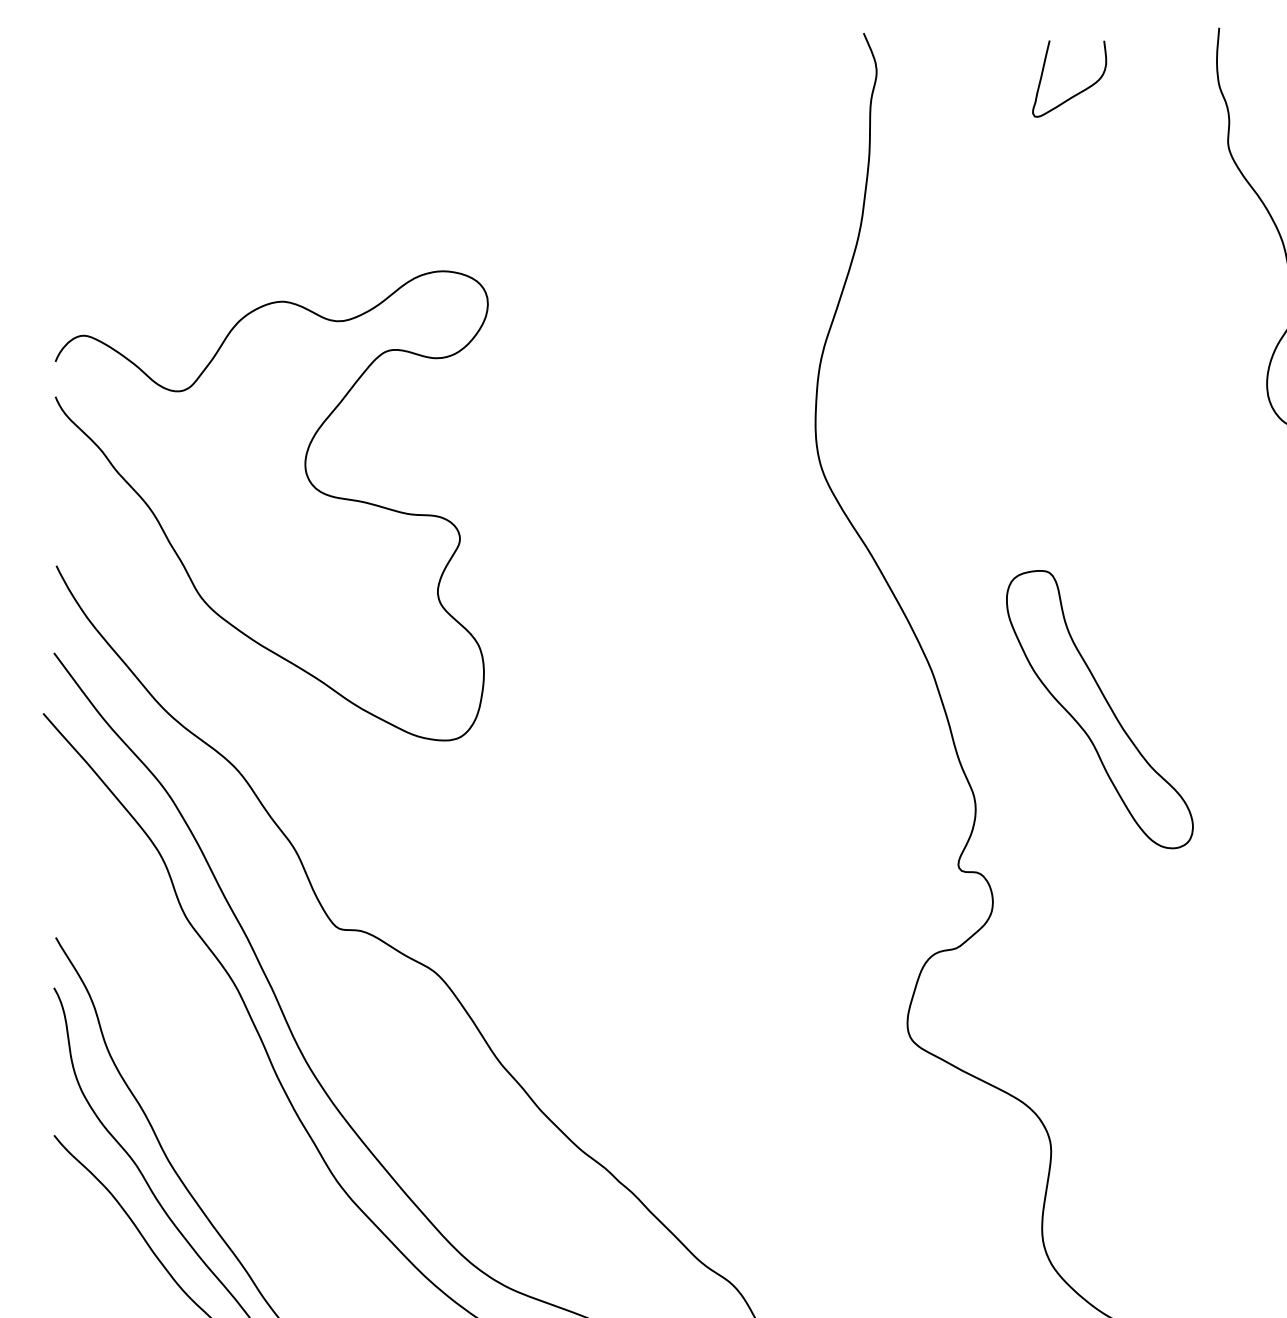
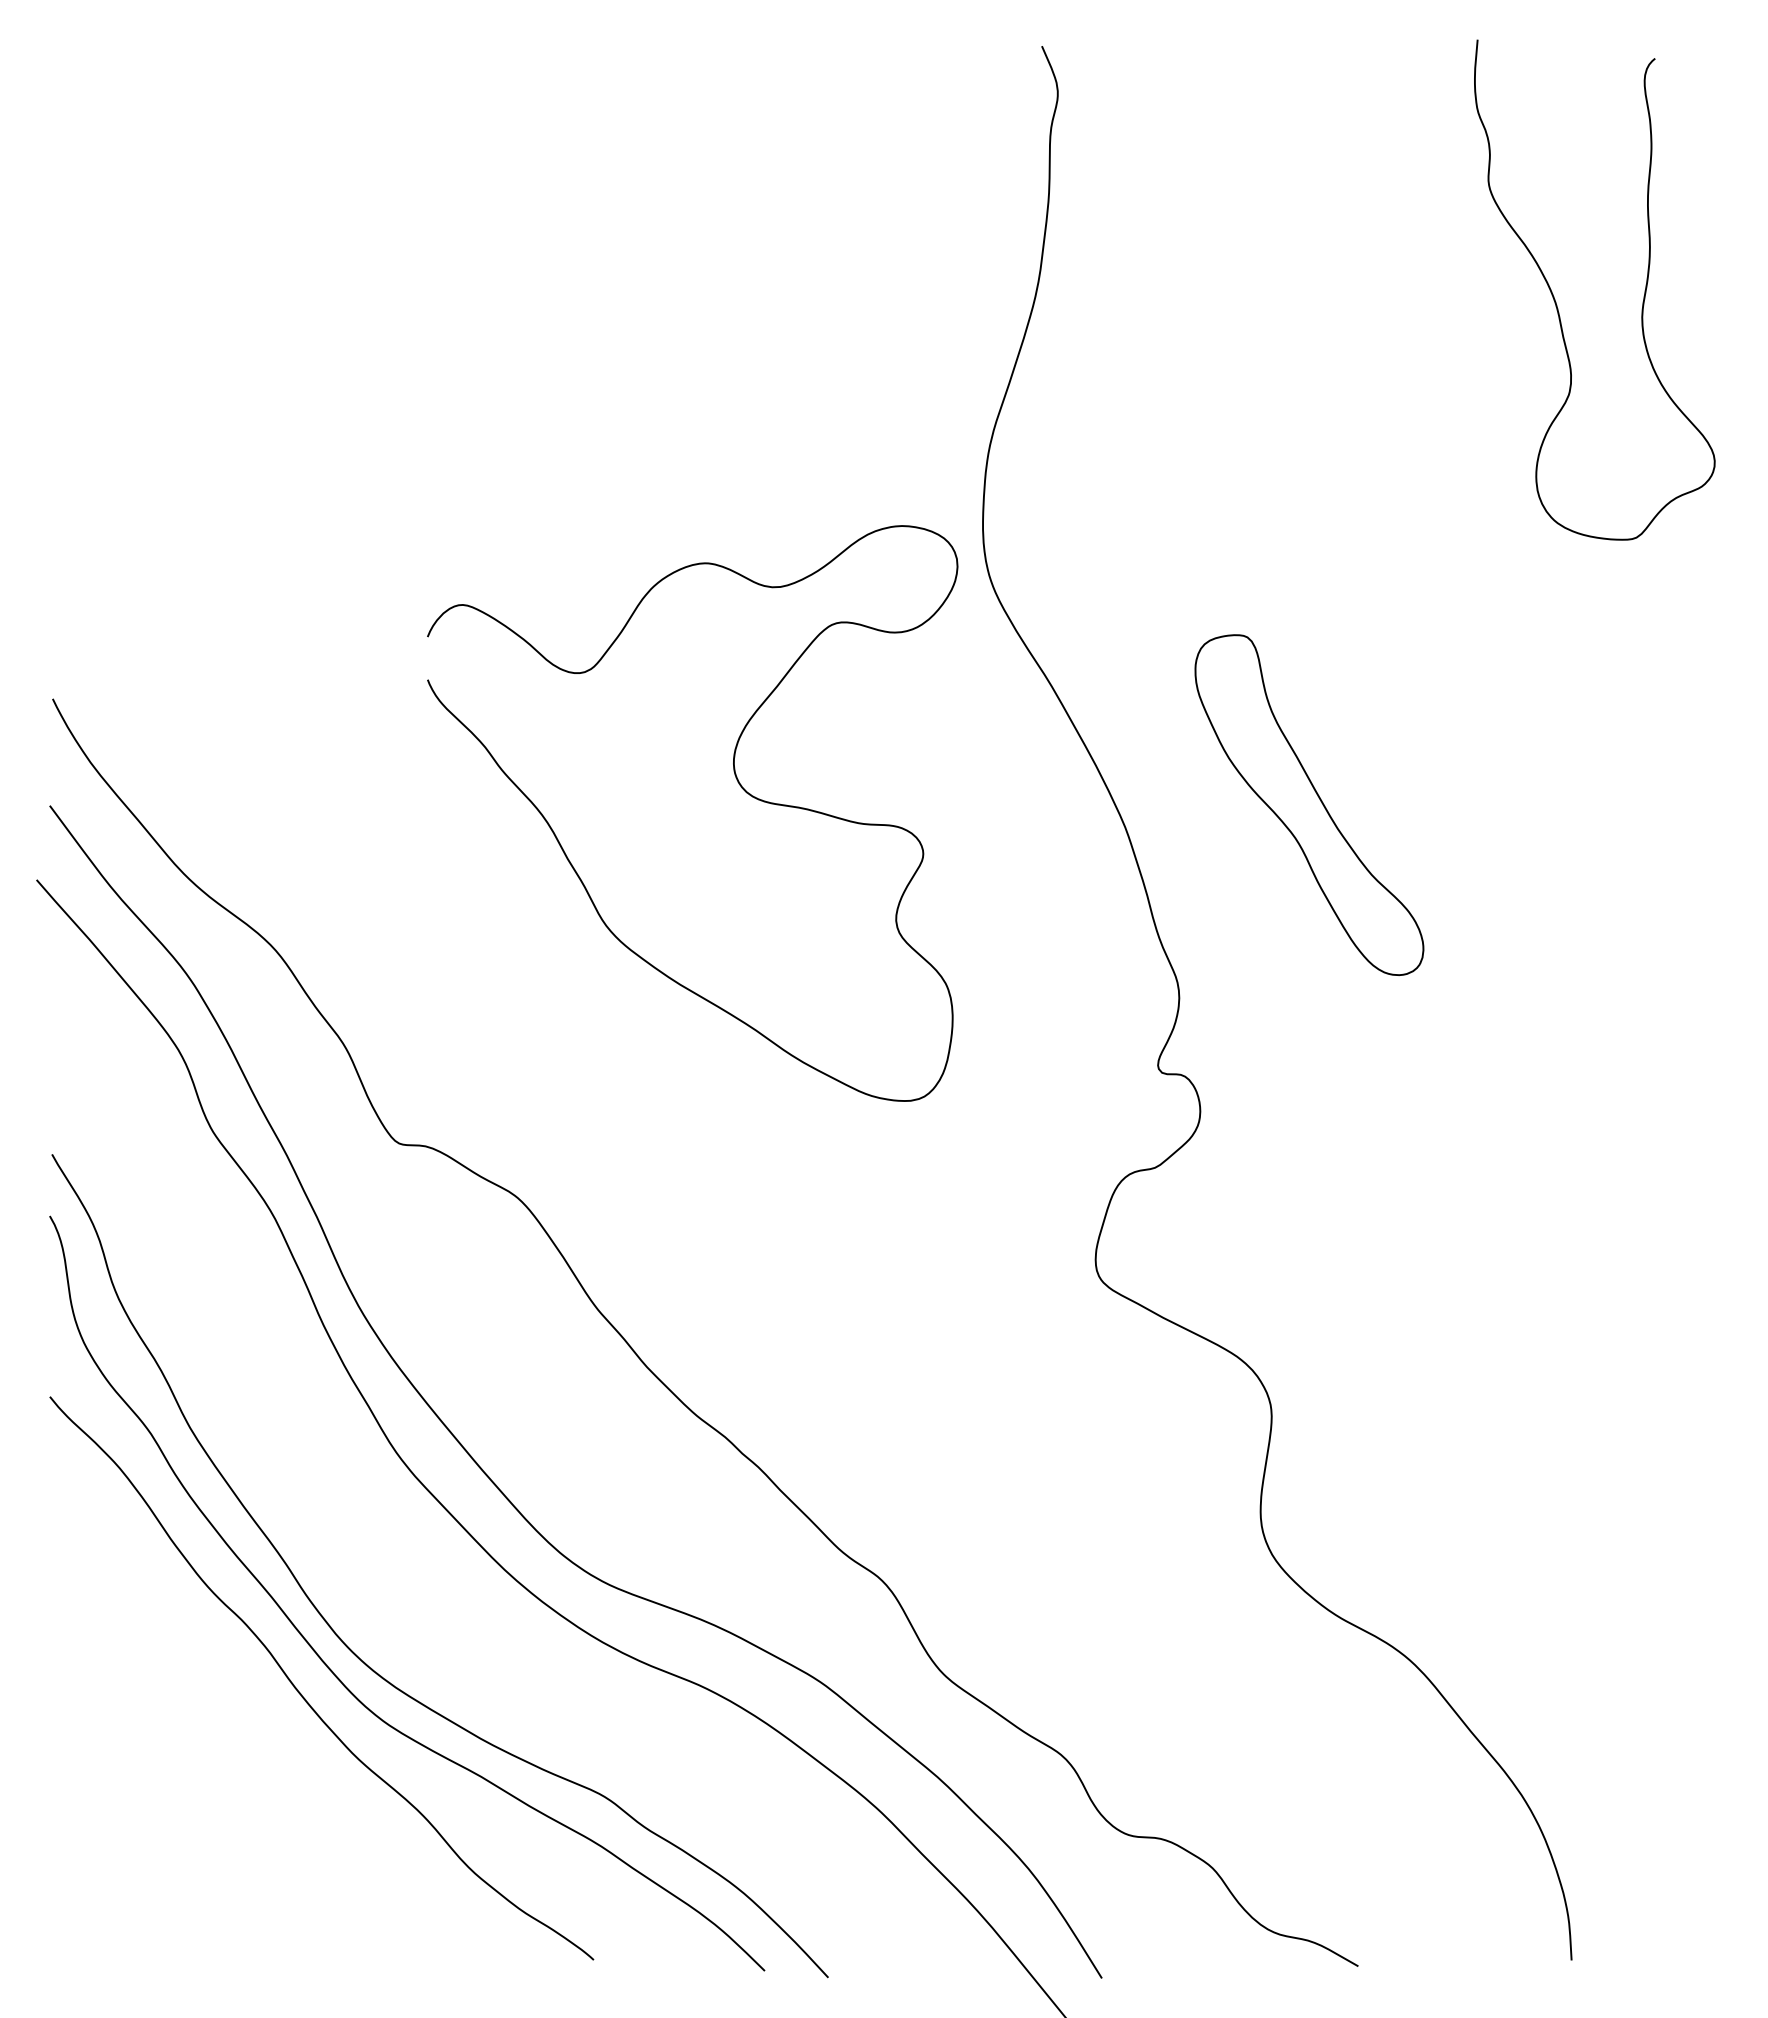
curve: (1077, 92) -> (1304, 119), removed
curve: (308, 480) -> (737, 782), moved
part: (1099, 709) -> (1309, 804), moved

